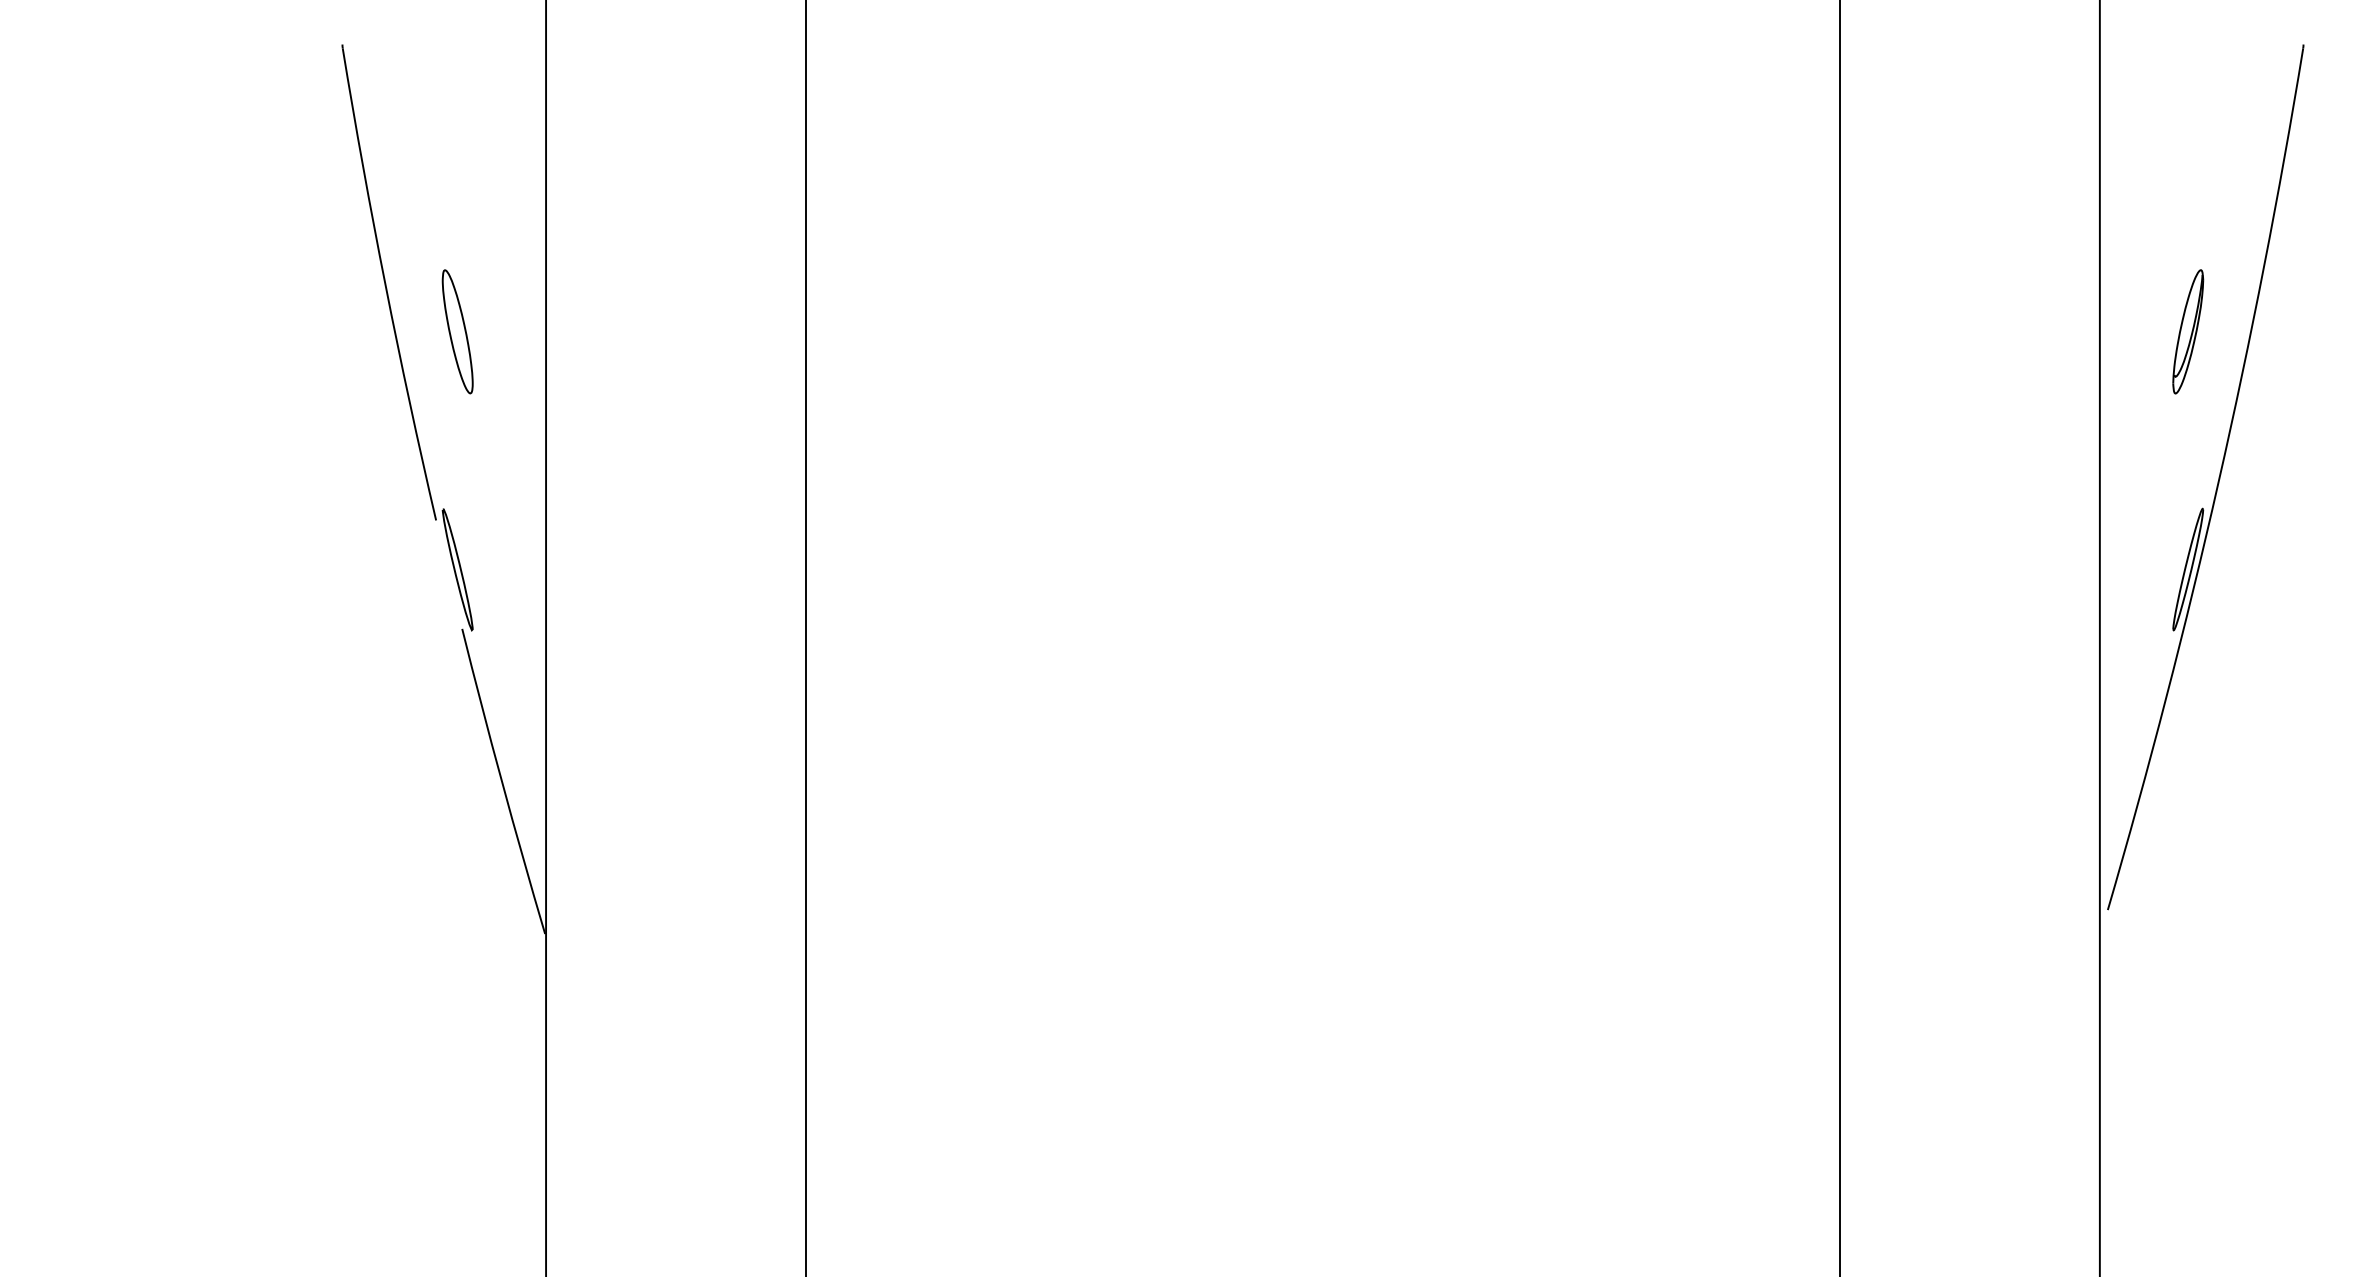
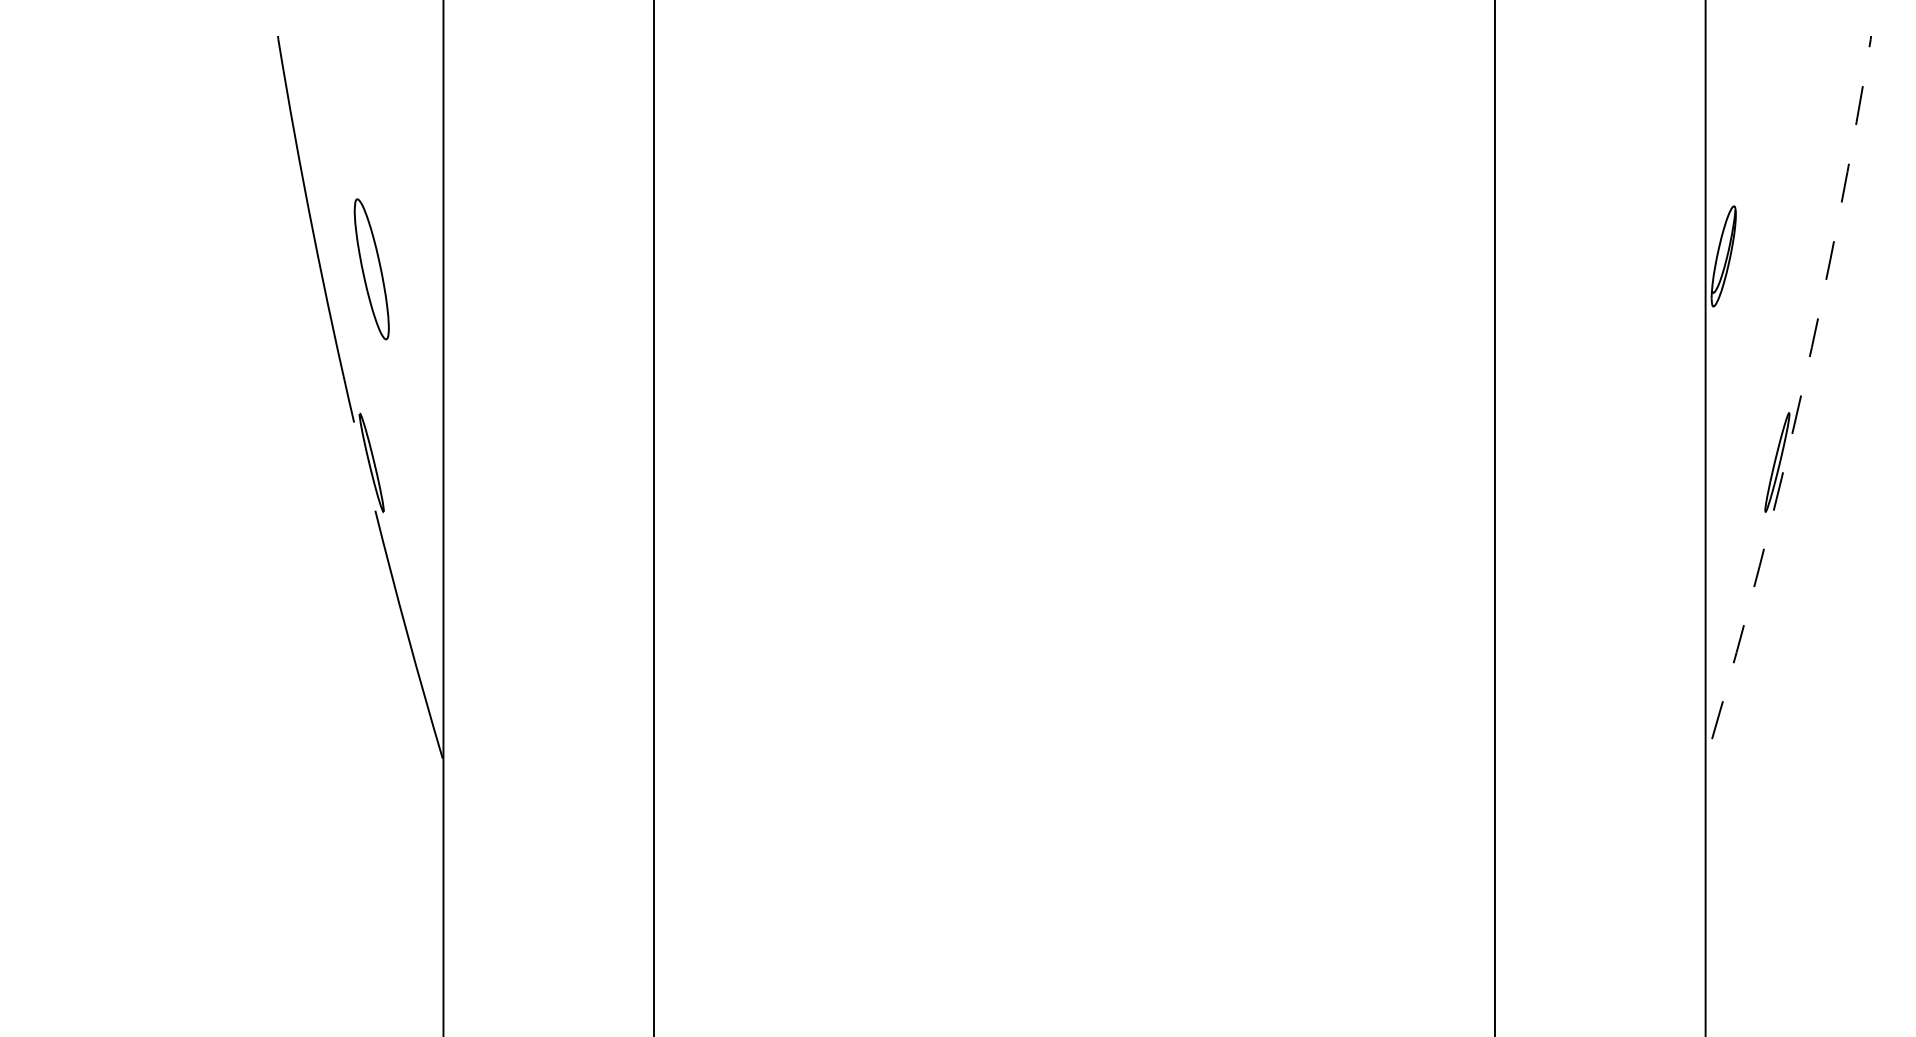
part: (457, 331) -> (371, 269), size x1.4
part: (2188, 331) -> (1723, 256), moved
arc: (2218, 482) -> (1801, 391), solid -> dashed

